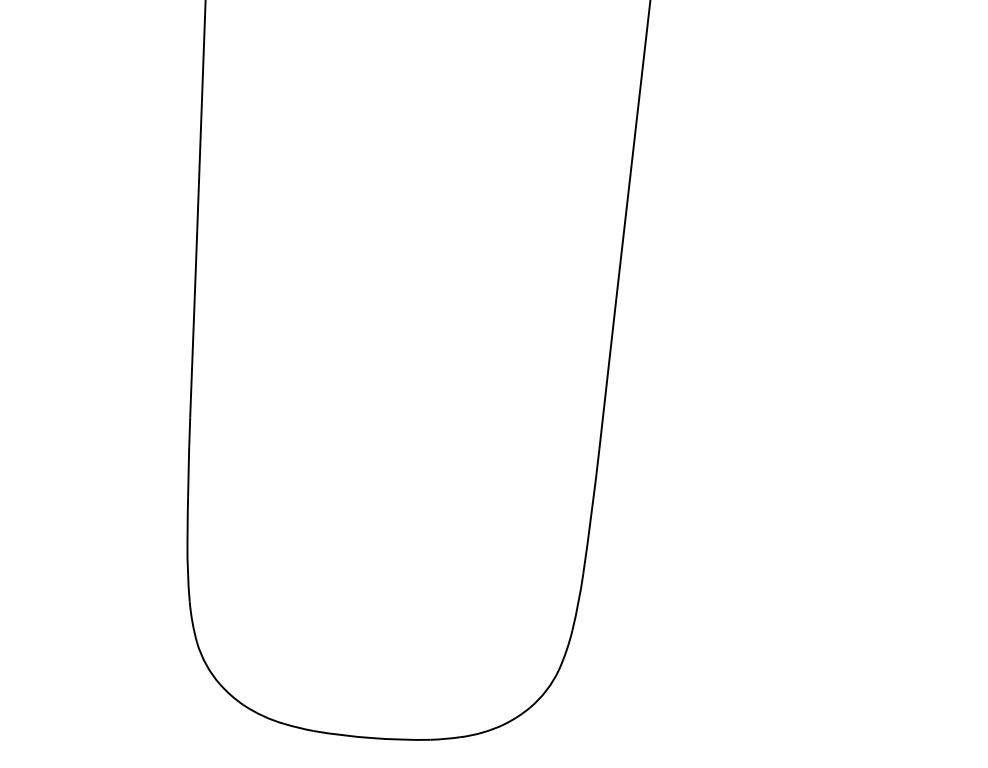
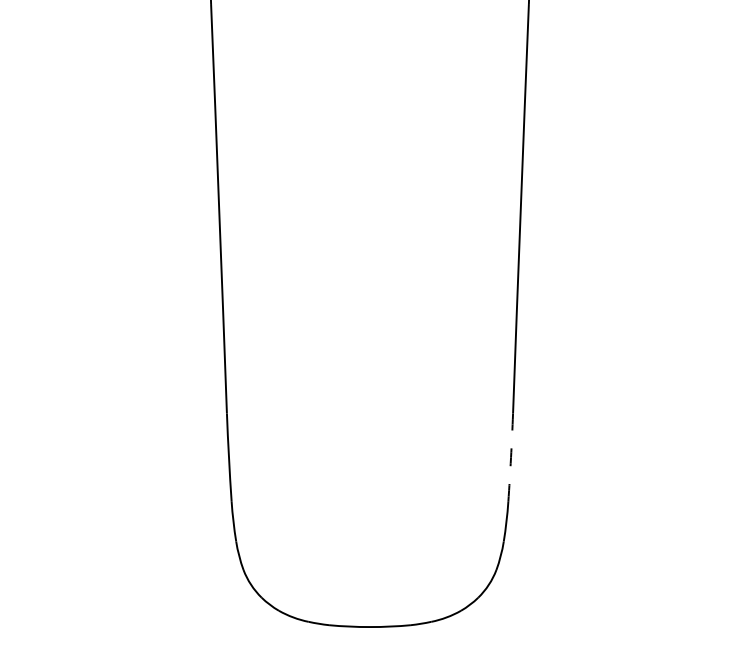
arc: (592, 510) -> (511, 457), solid -> dashed

